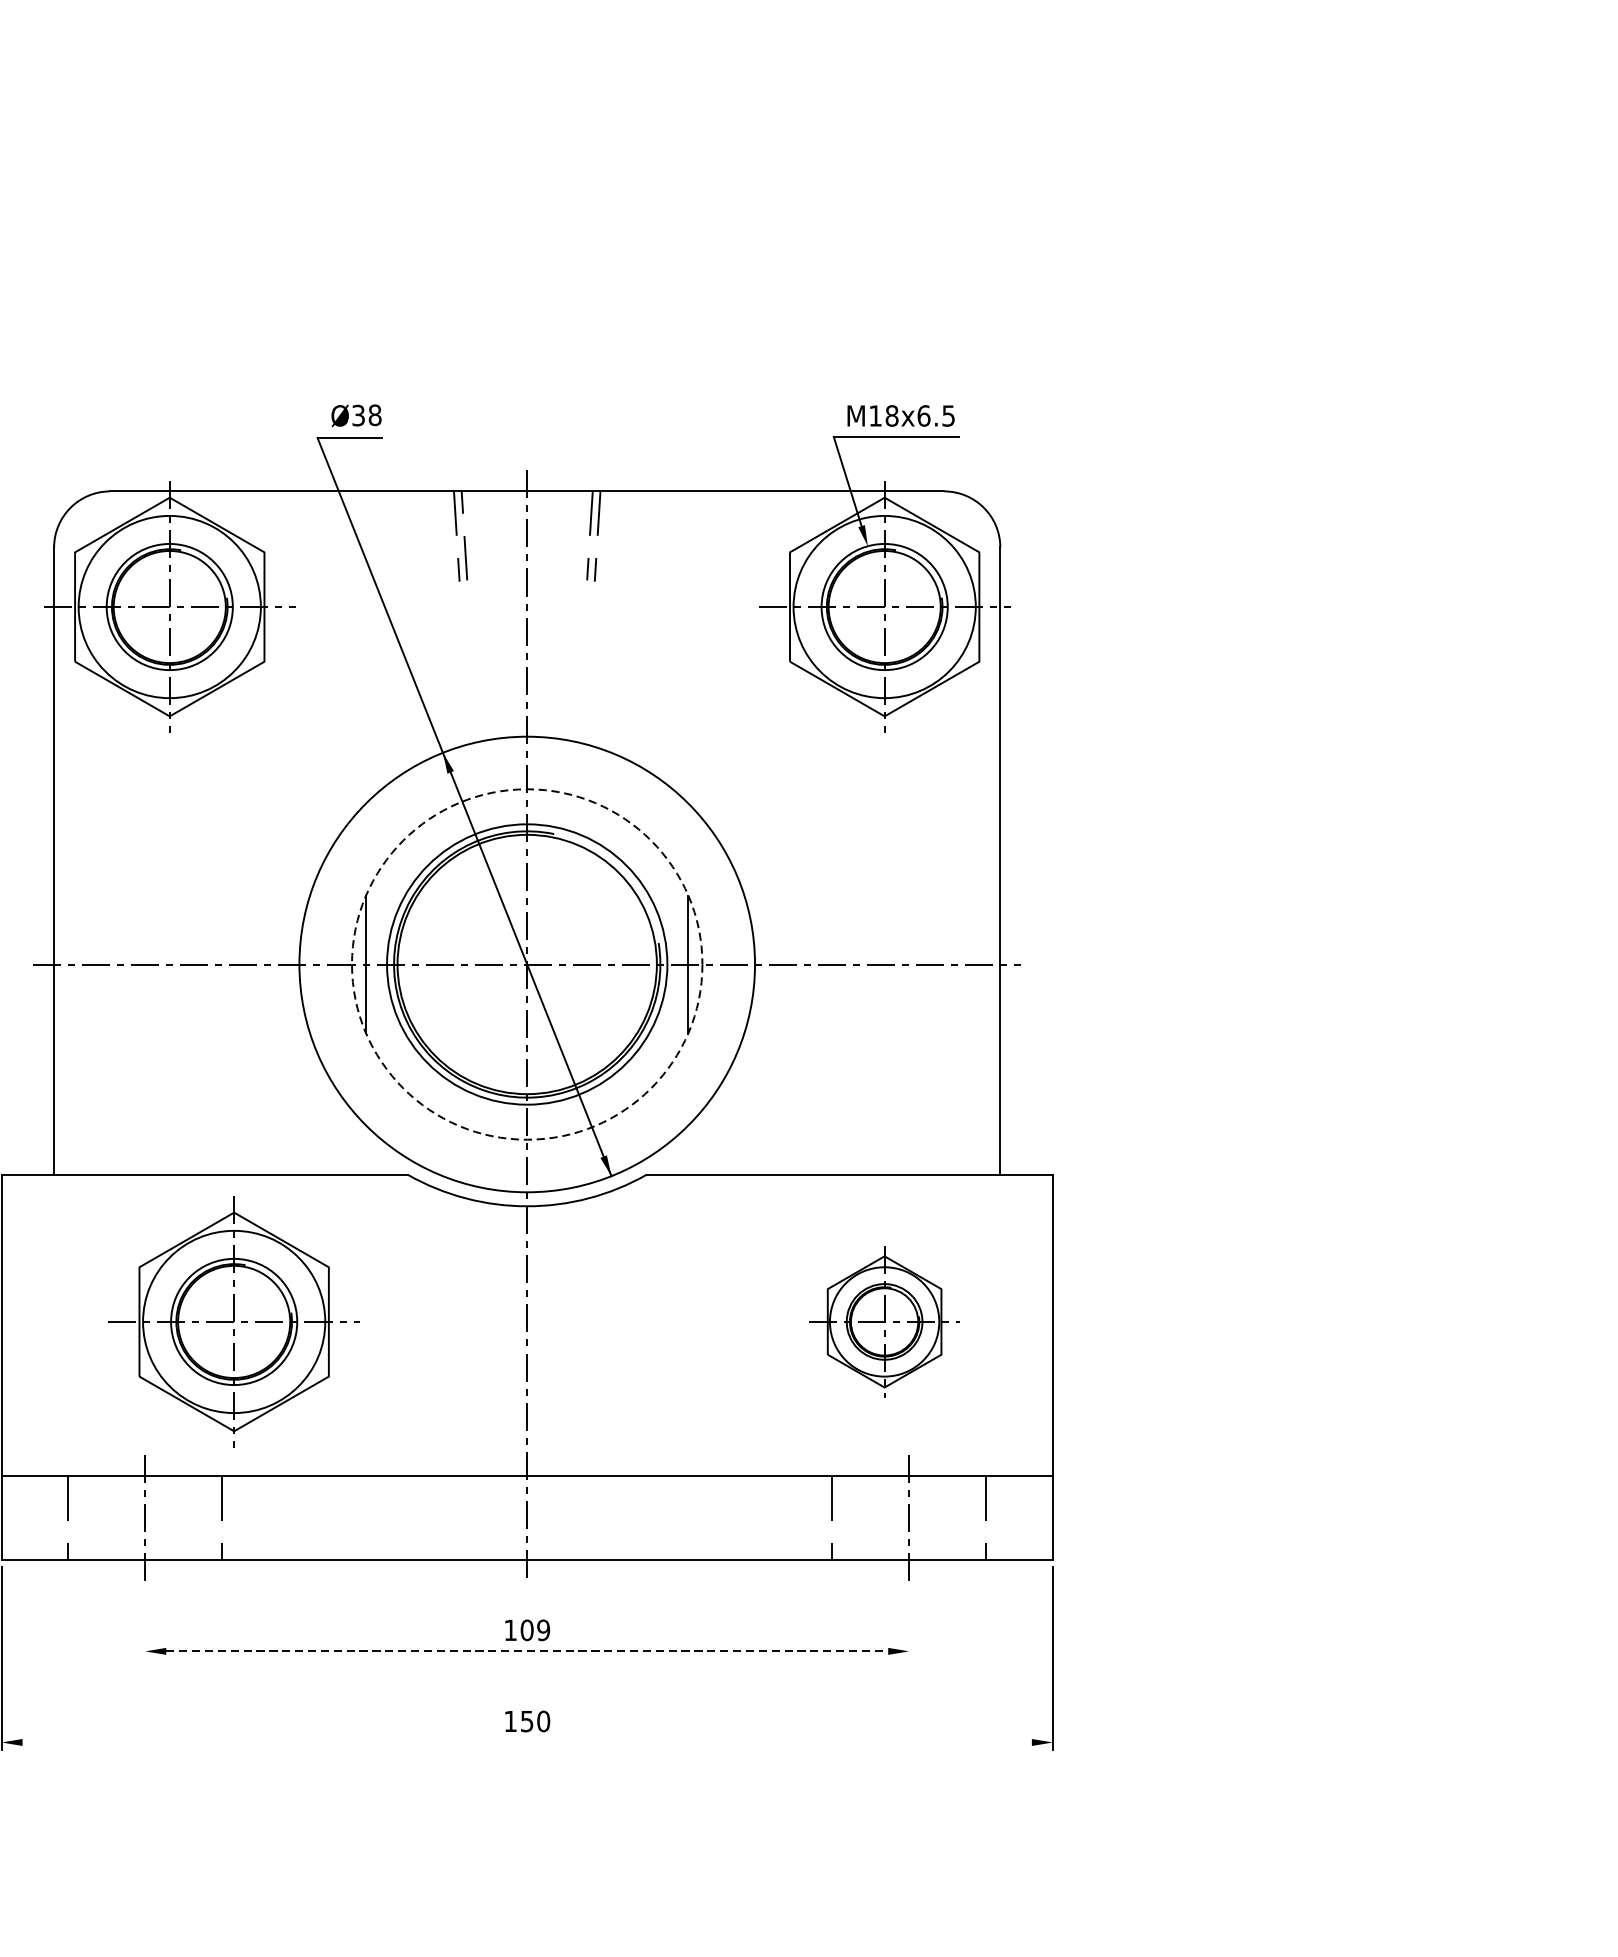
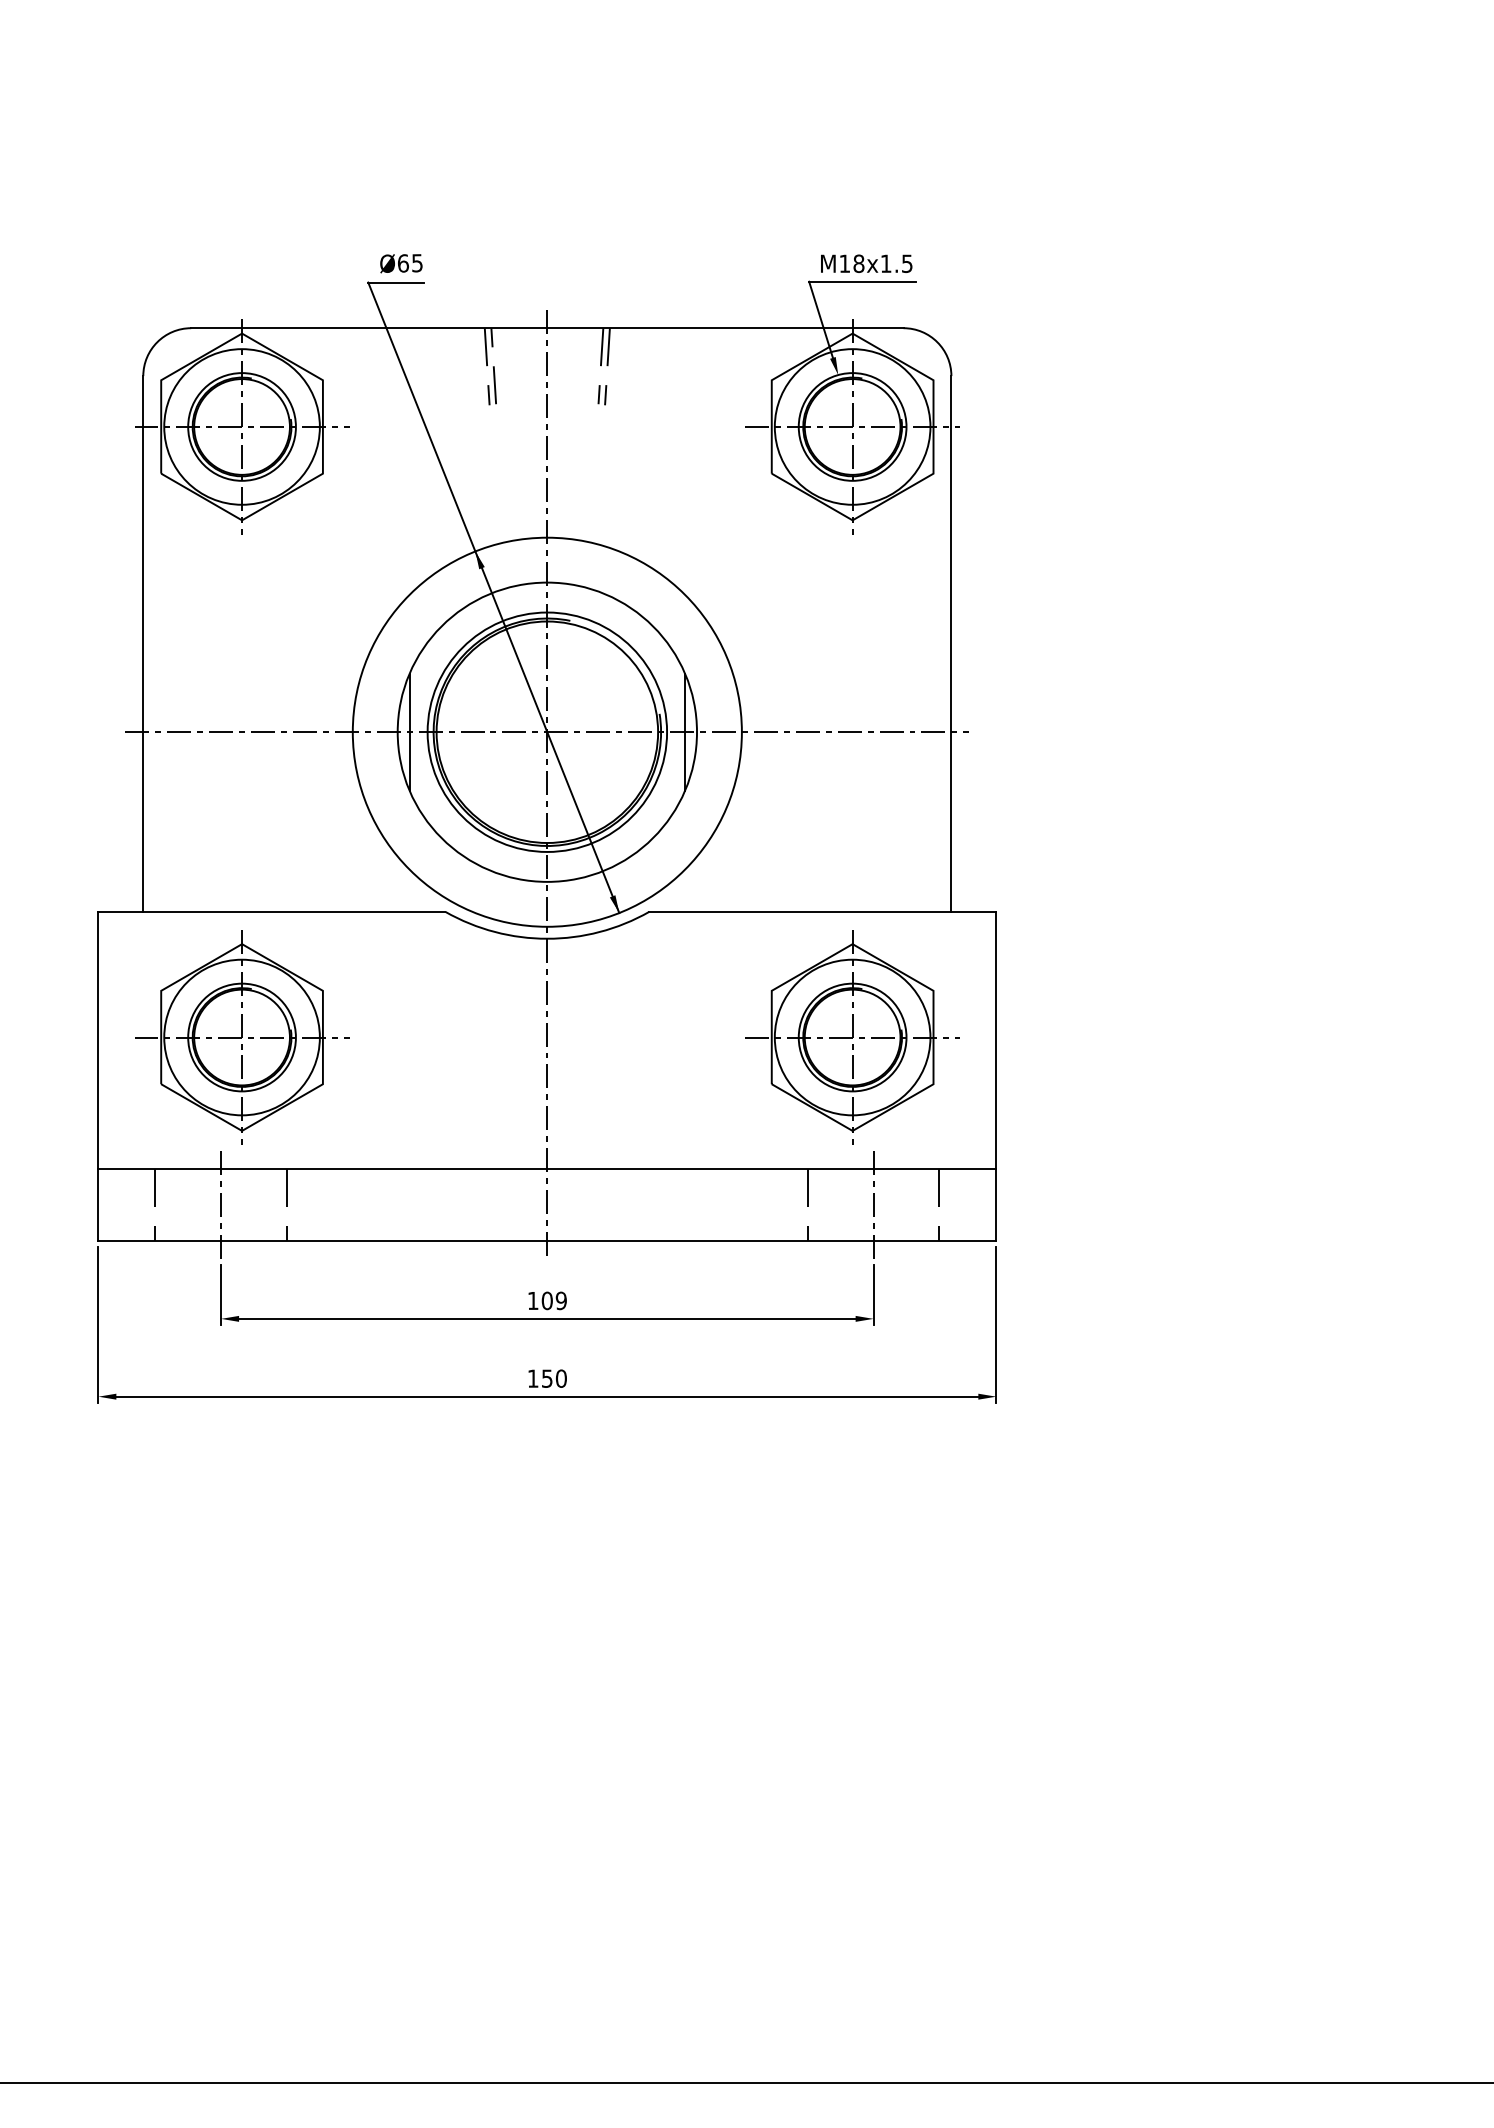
text: (366, 415) -> (410, 263), Ø38 -> Ø65
text: (923, 415) -> (885, 263), M18x6.5 -> M18x1.5
circle: (527, 963) -> (547, 731), dashed -> solid
part: (234, 1321) -> (242, 1037), moved
part: (884, 1321) -> (852, 1037), size x1.67
line: (145, 1622) -> (221, 1294), added
line: (909, 1622) -> (873, 1294), added
line: (527, 1650) -> (547, 1318), dashed -> solid
line: (527, 1742) -> (547, 1396), added

